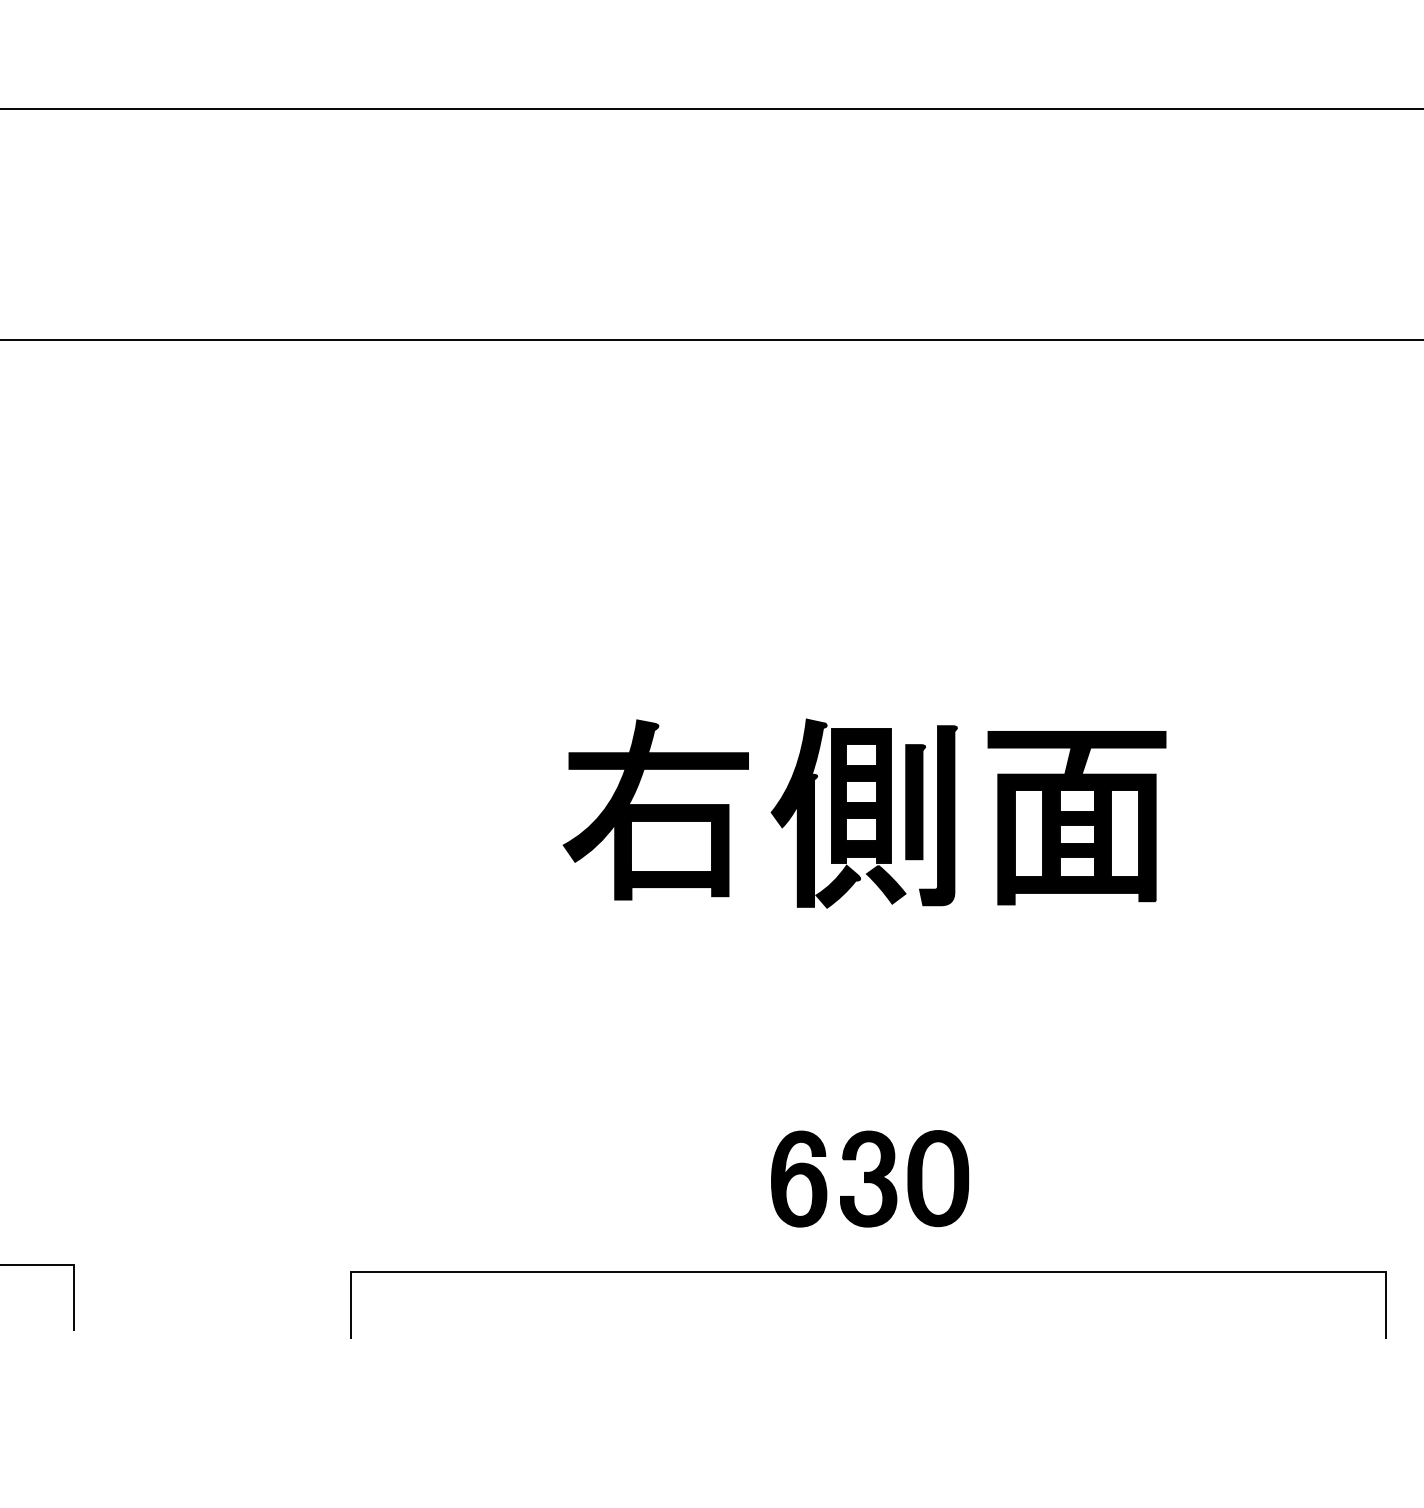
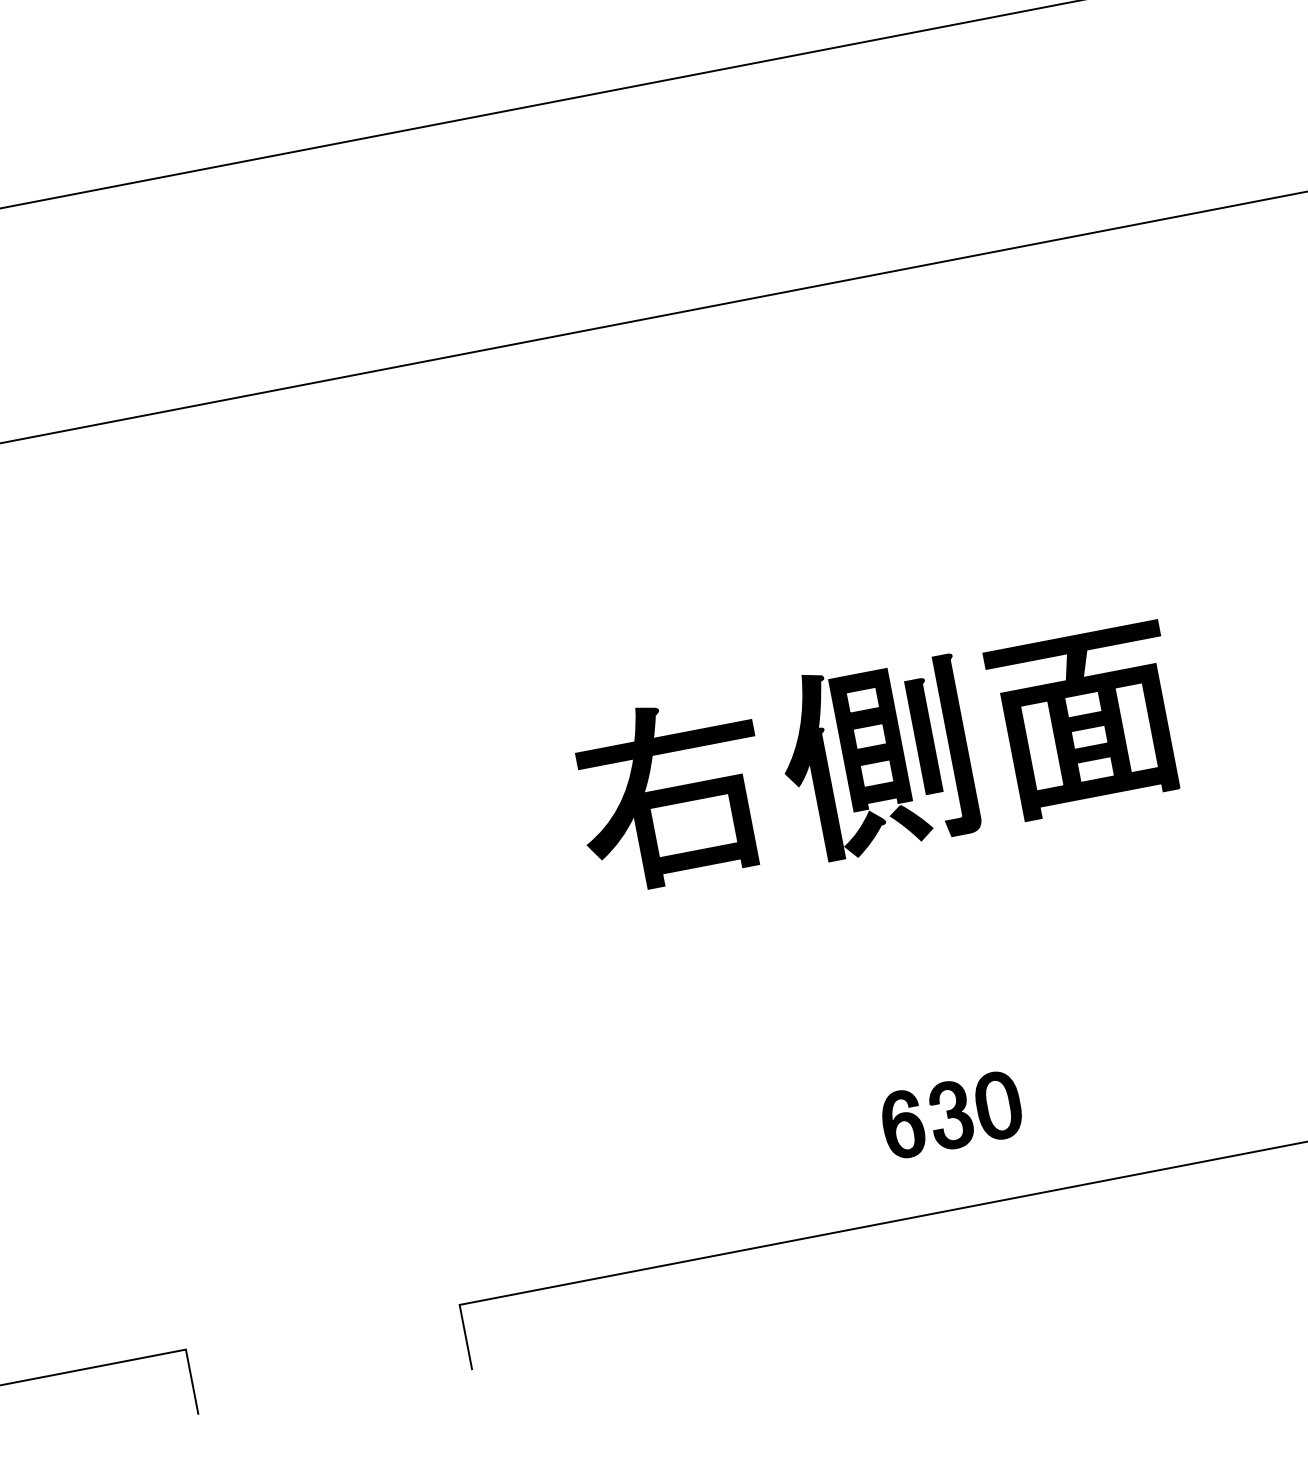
part: (870, 1178) -> (951, 1114), size x0.7

